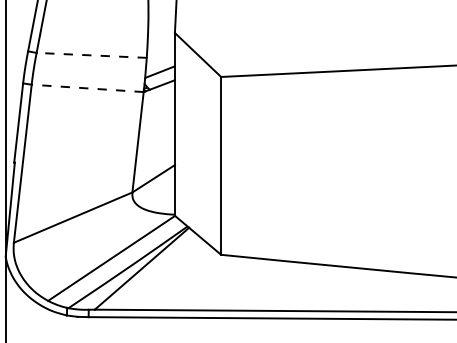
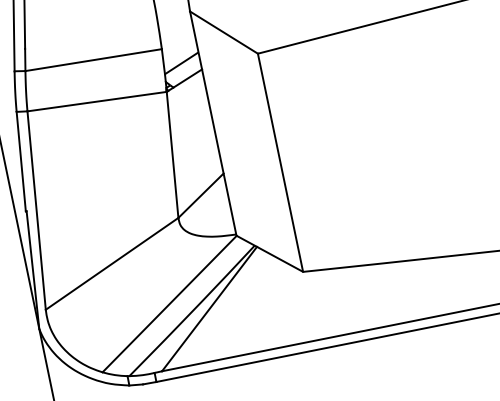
line: (91, 55) -> (93, 60), dashed -> solid
line: (87, 88) -> (96, 101), dashed -> solid

